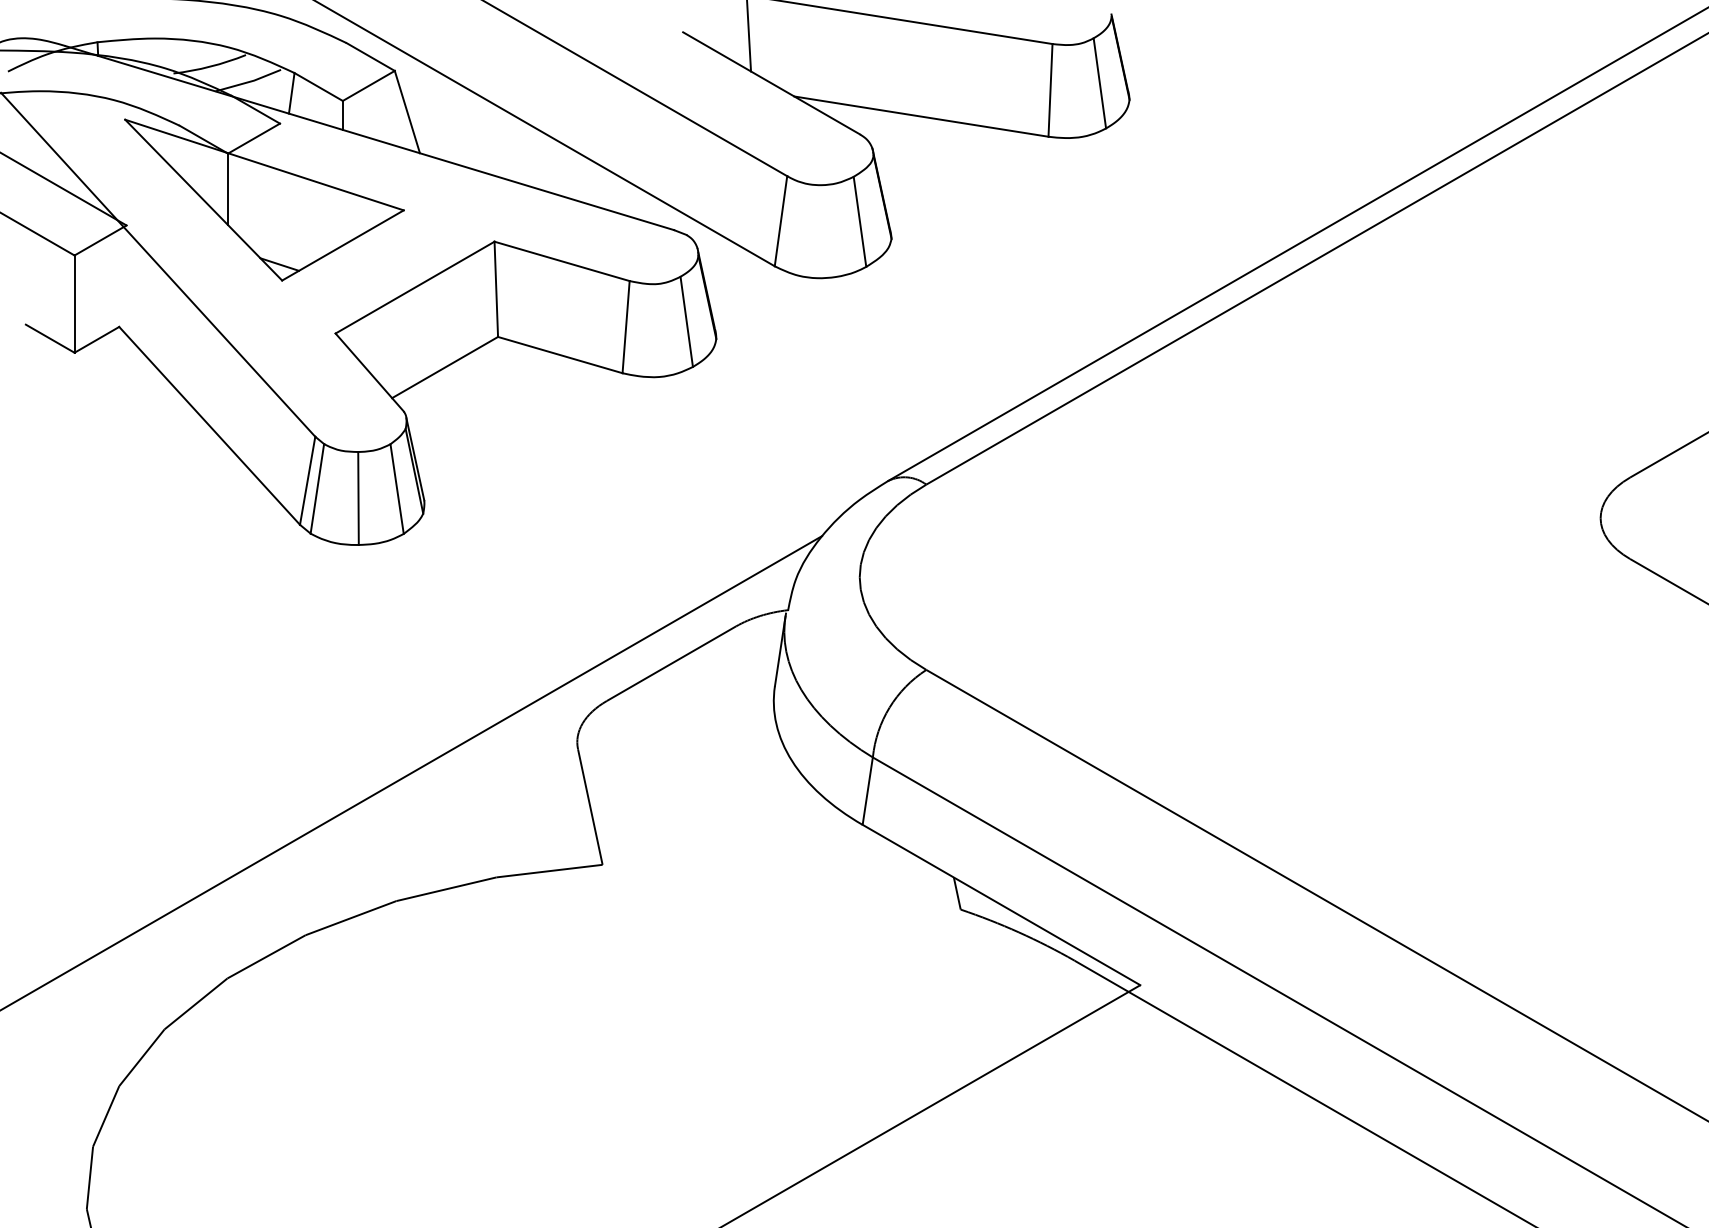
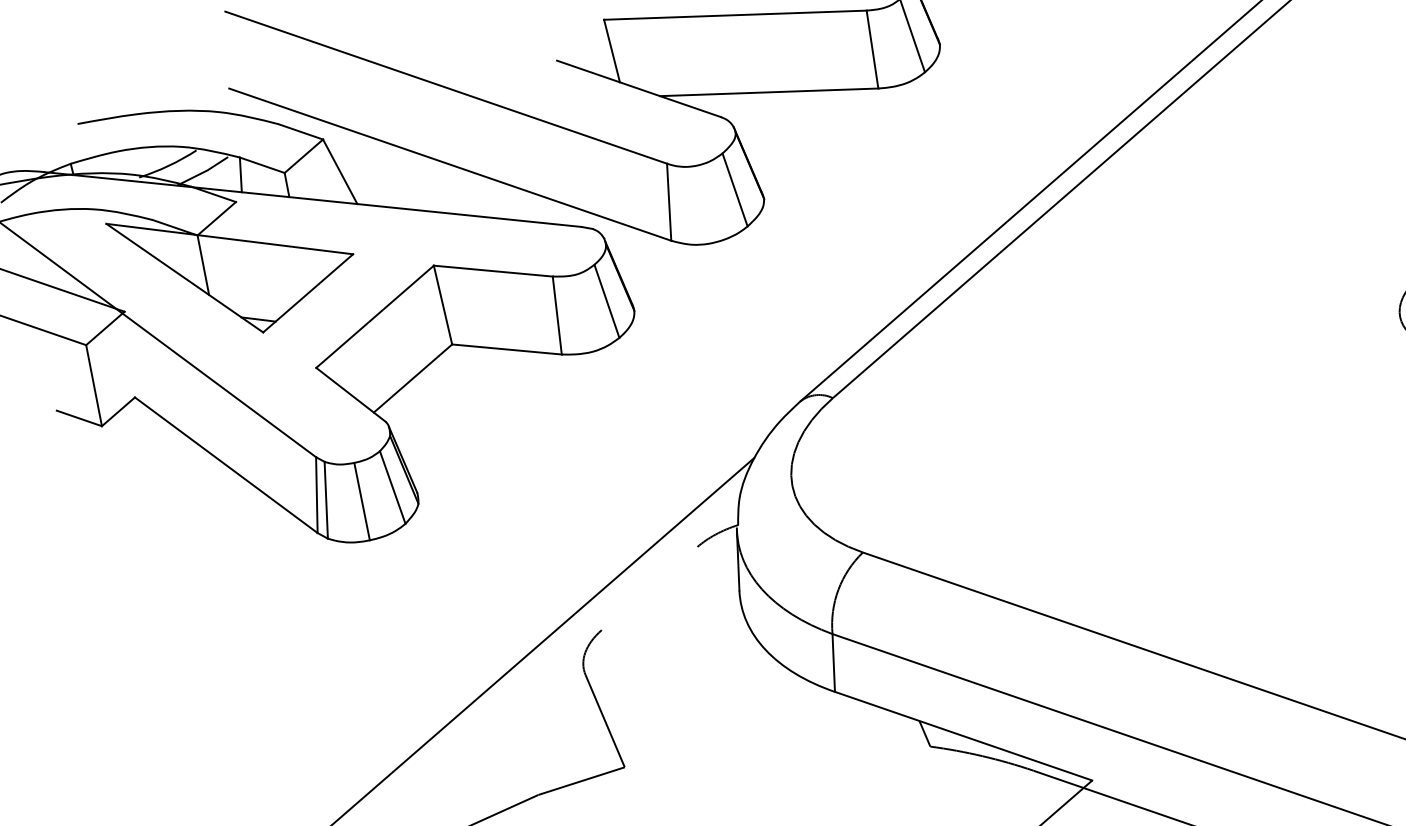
line: (671, 663) -> (649, 588), removed

